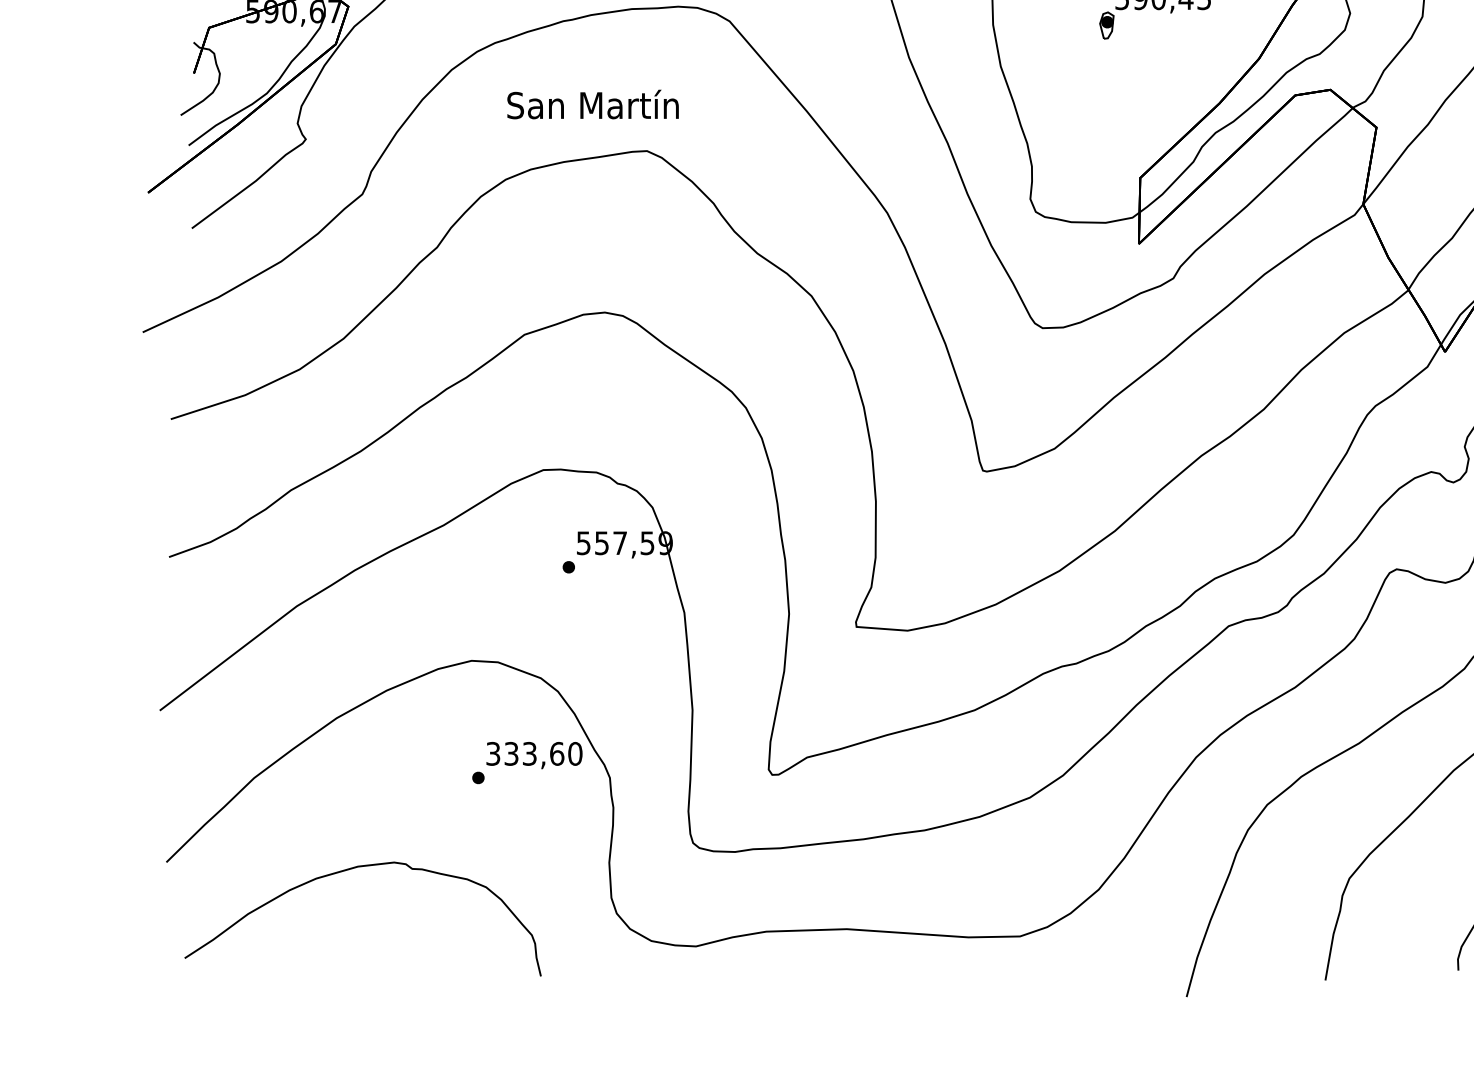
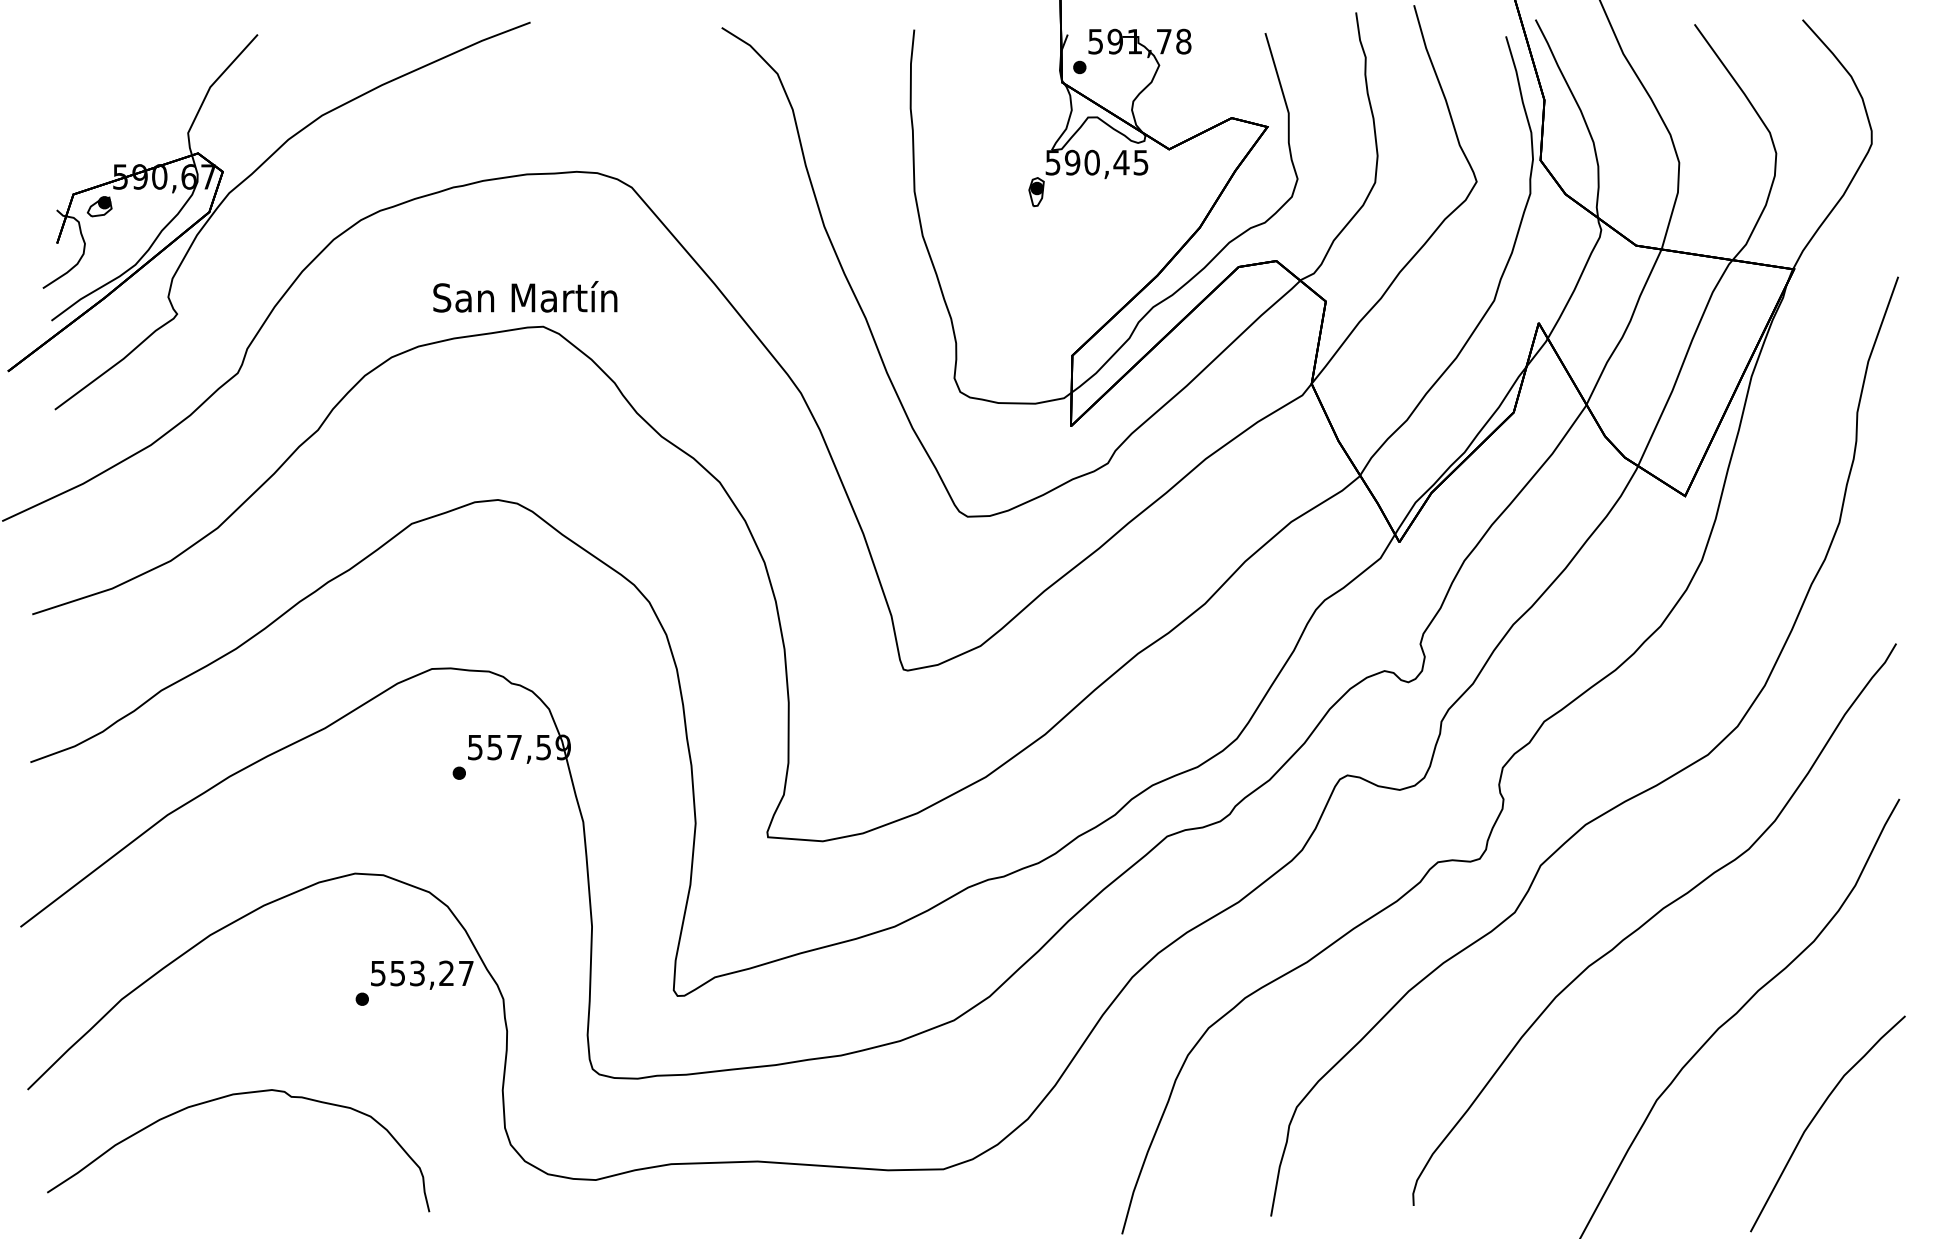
part: (233, 39) -> (99, 206), added
text: (593, 104) -> (525, 296), moved
text: (534, 753) -> (422, 973), 333,60 -> 553,27

